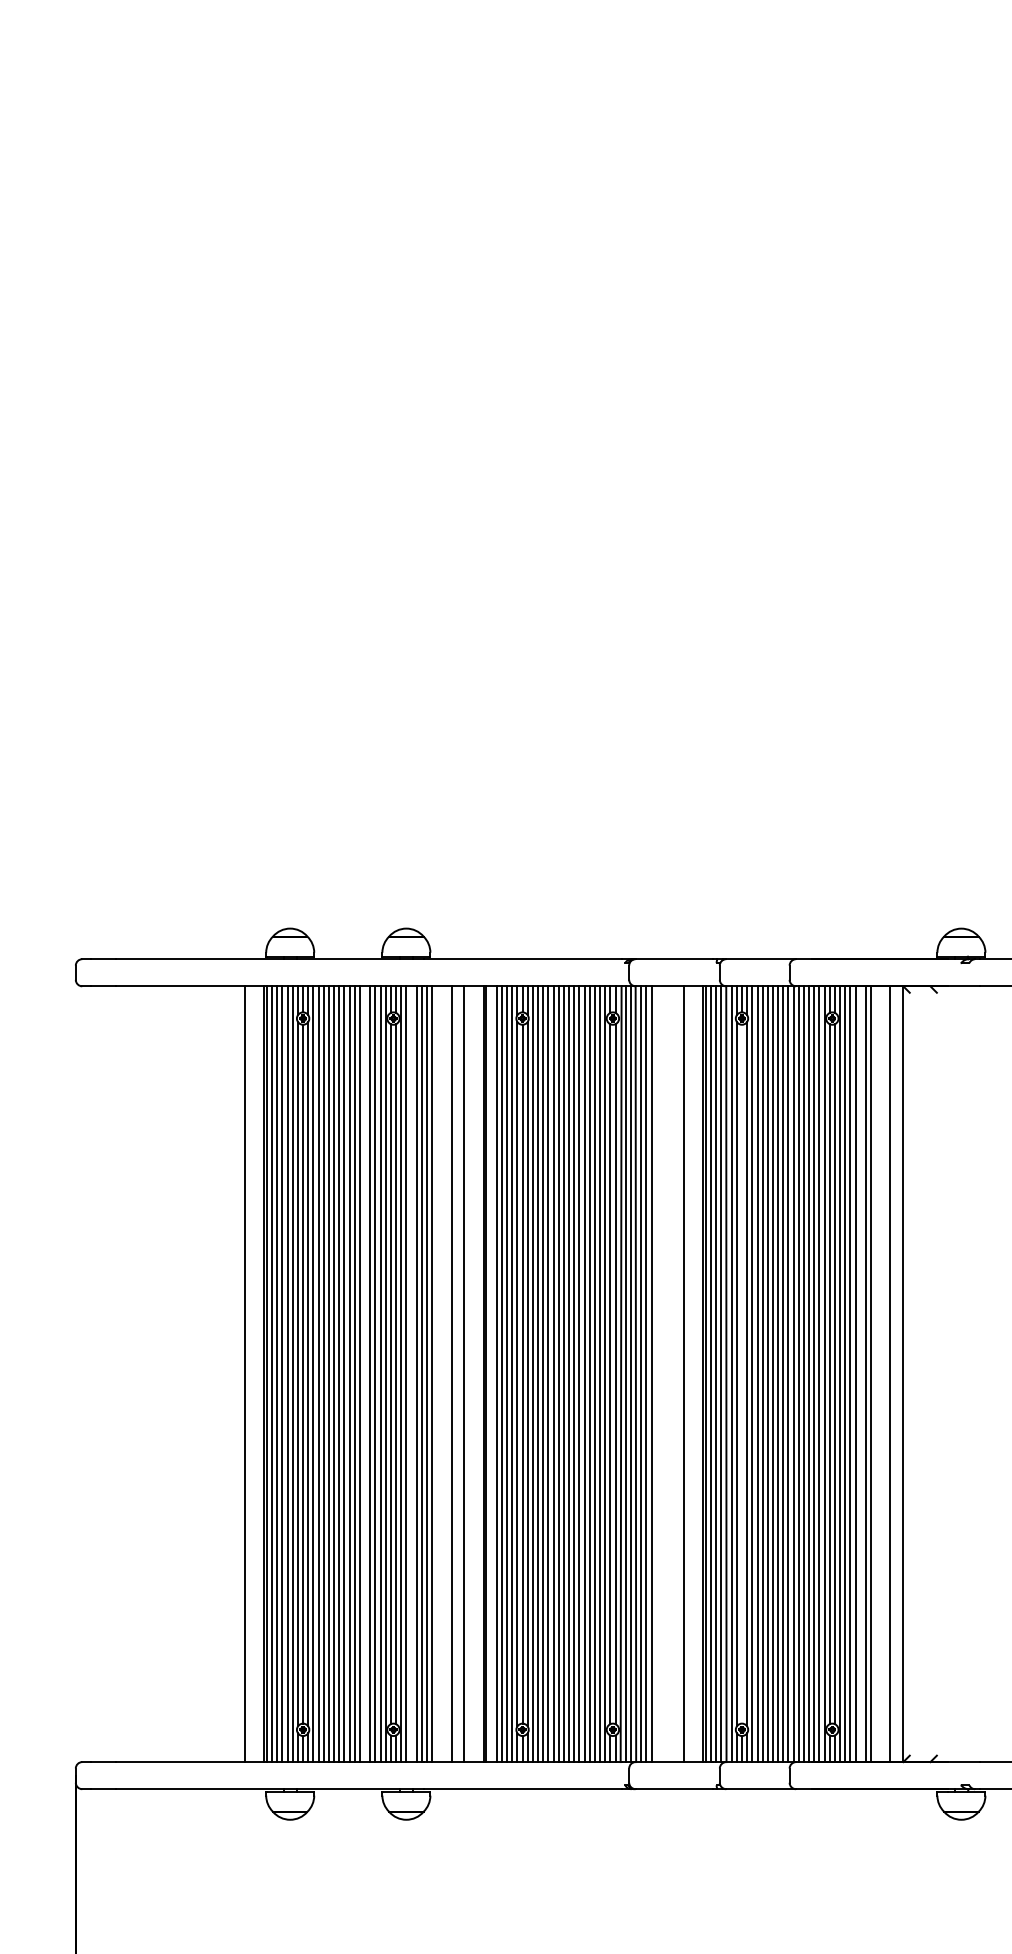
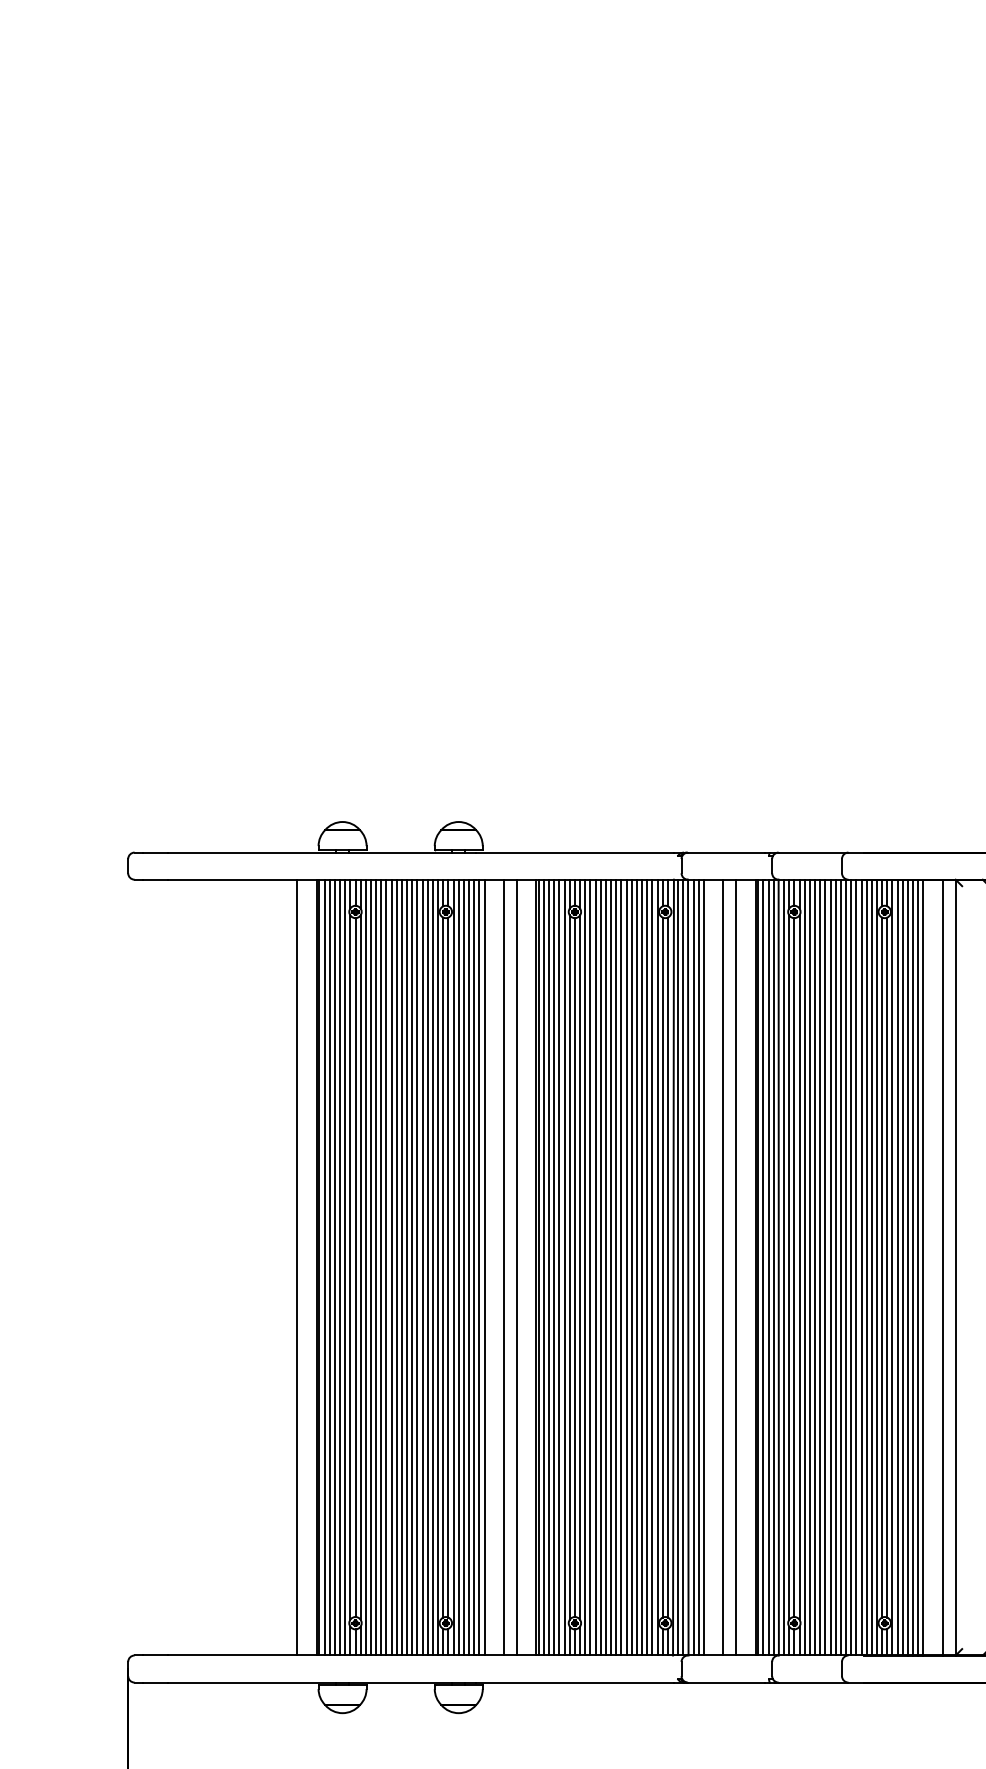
line: (742, 1373) -> (794, 1266), added
line: (365, 1374) -> (417, 1267), added
line: (411, 1374) -> (463, 1267), added
line: (491, 1374) -> (543, 1267), added
line: (671, 1374) -> (723, 1267), added
line: (860, 1374) -> (912, 1267), added

